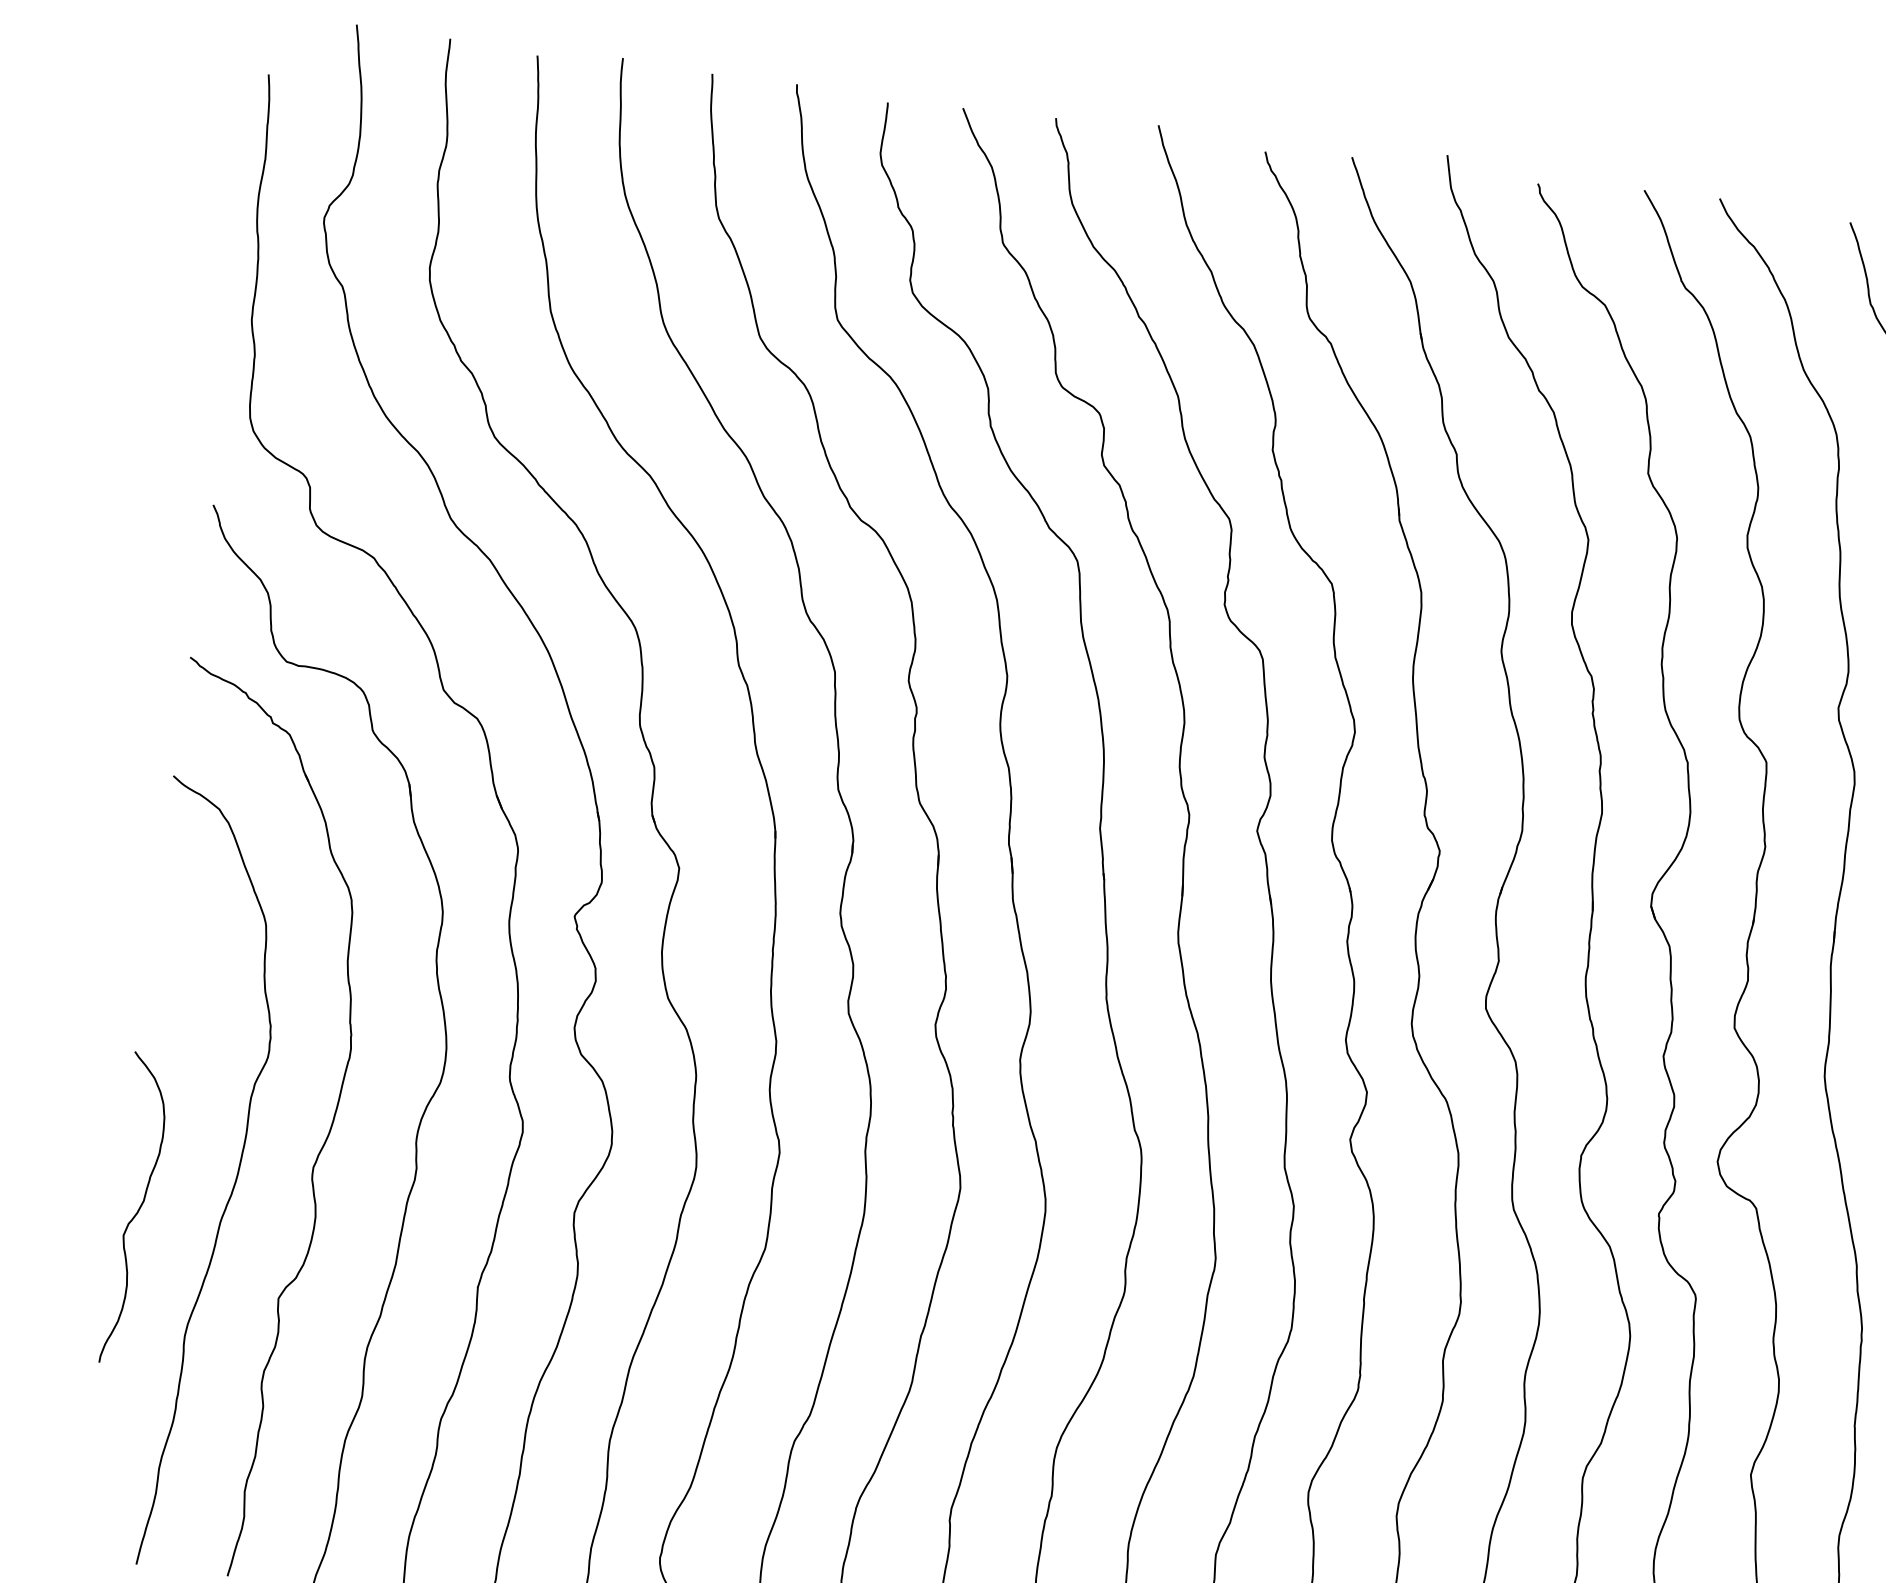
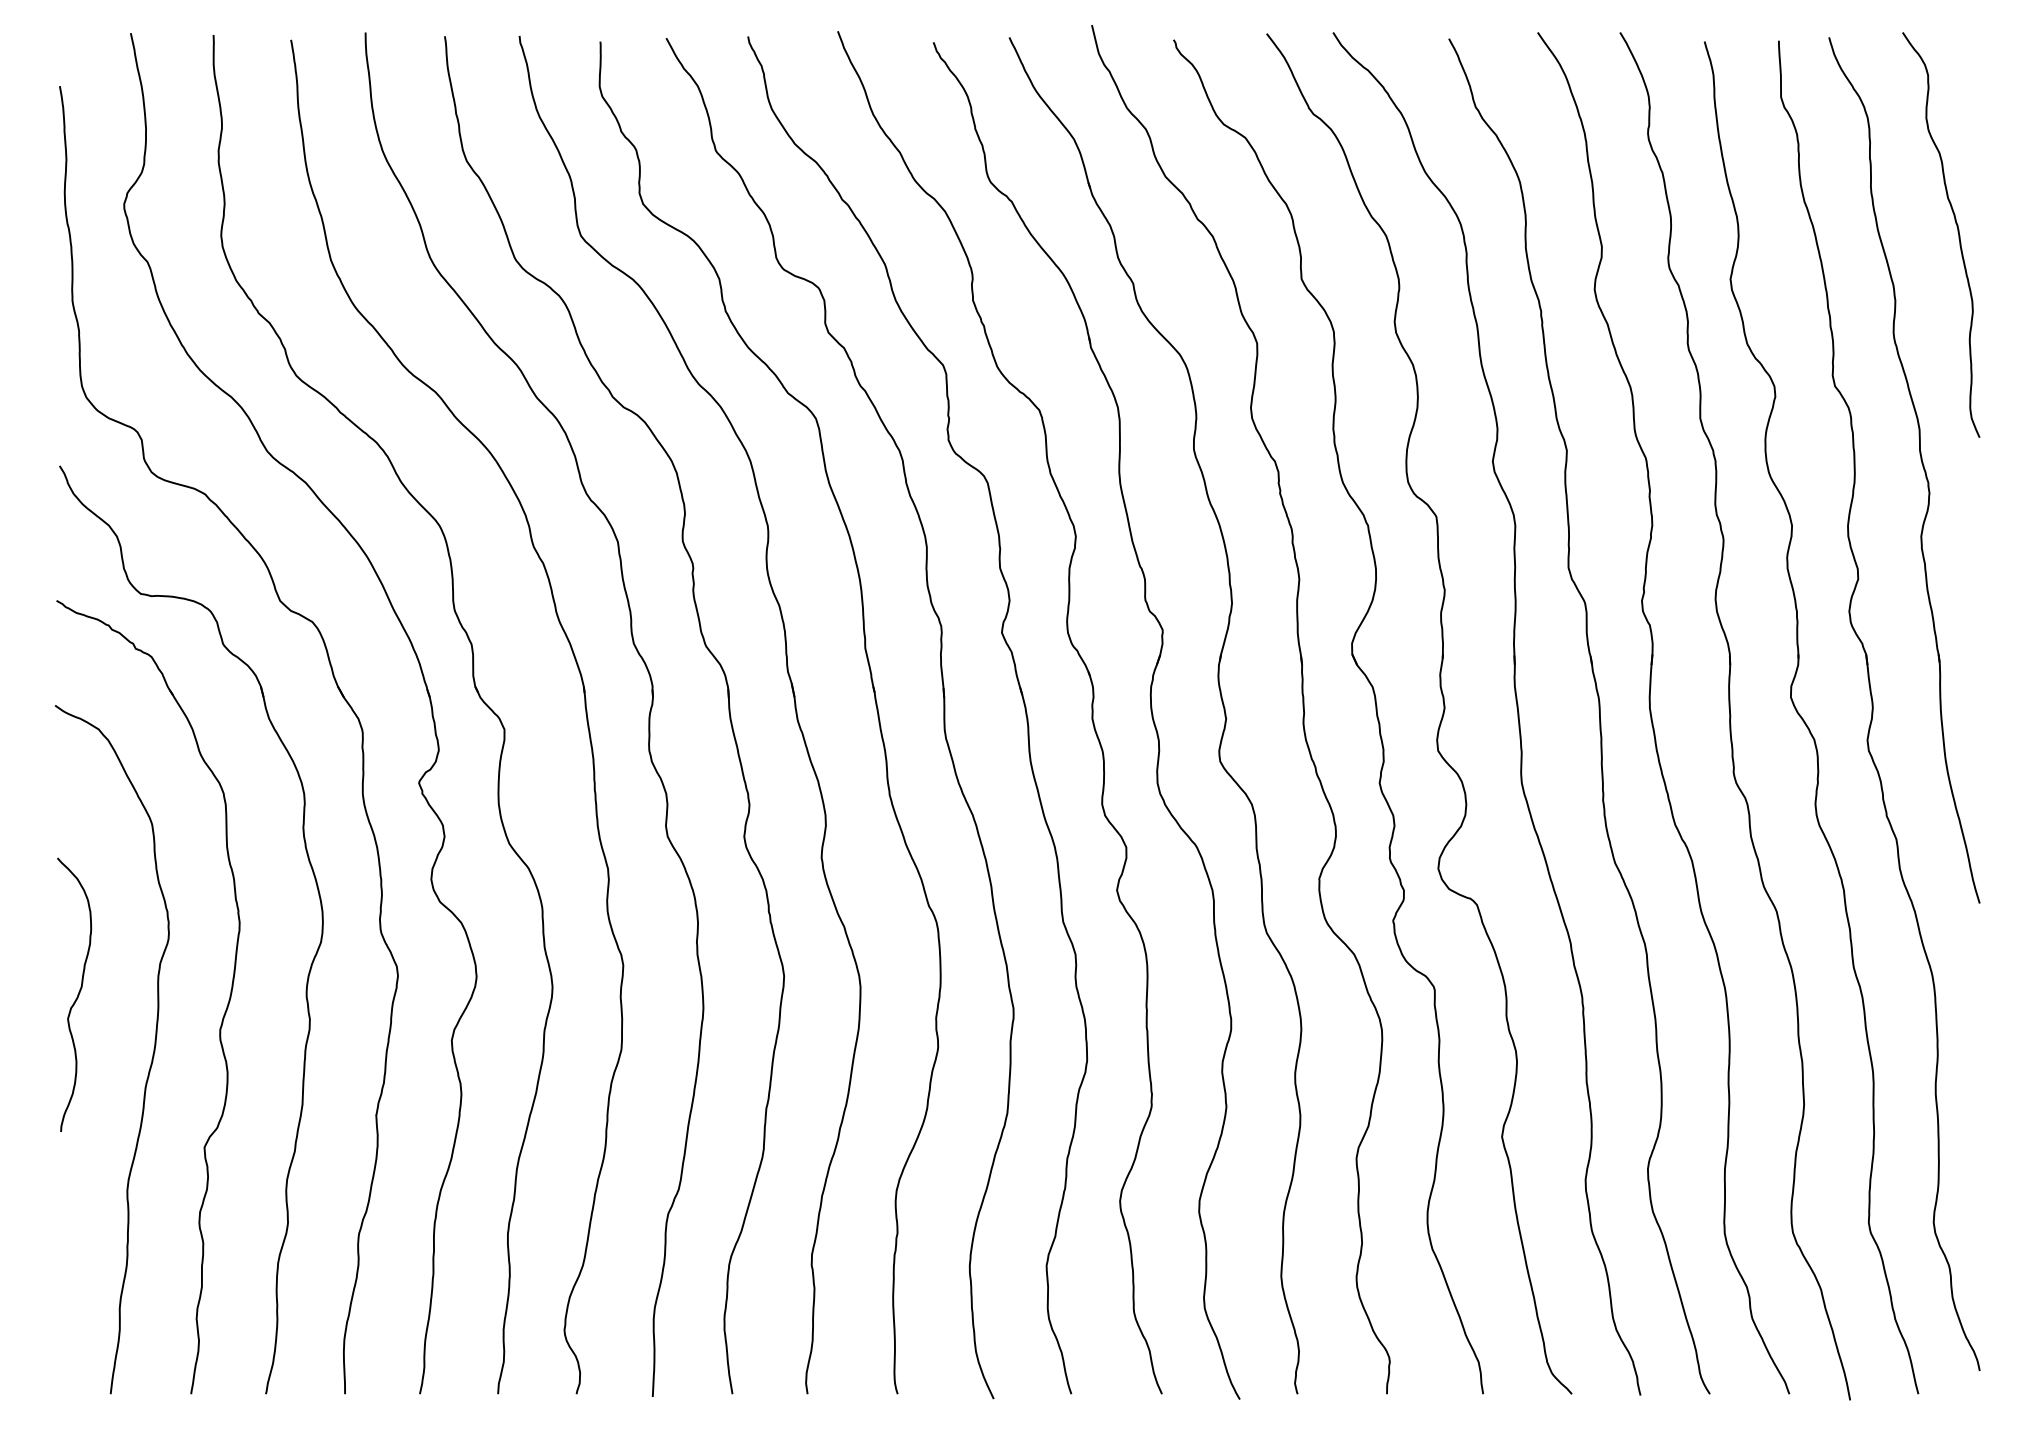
curve: (137, 1209) -> (77, 994), moved

